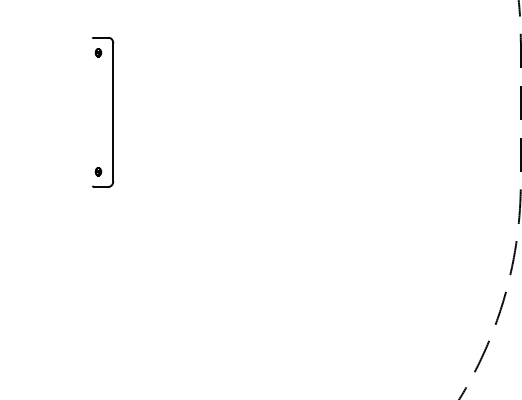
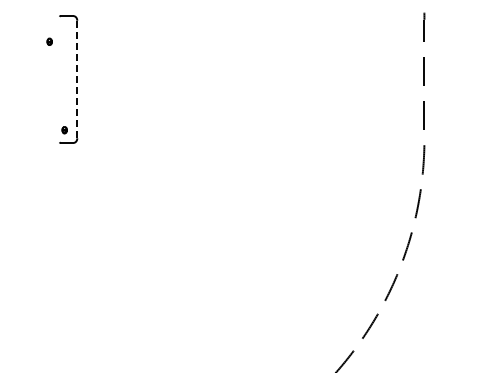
part: (98, 52) -> (49, 41), moved
line: (113, 112) -> (77, 79), solid -> dashed

